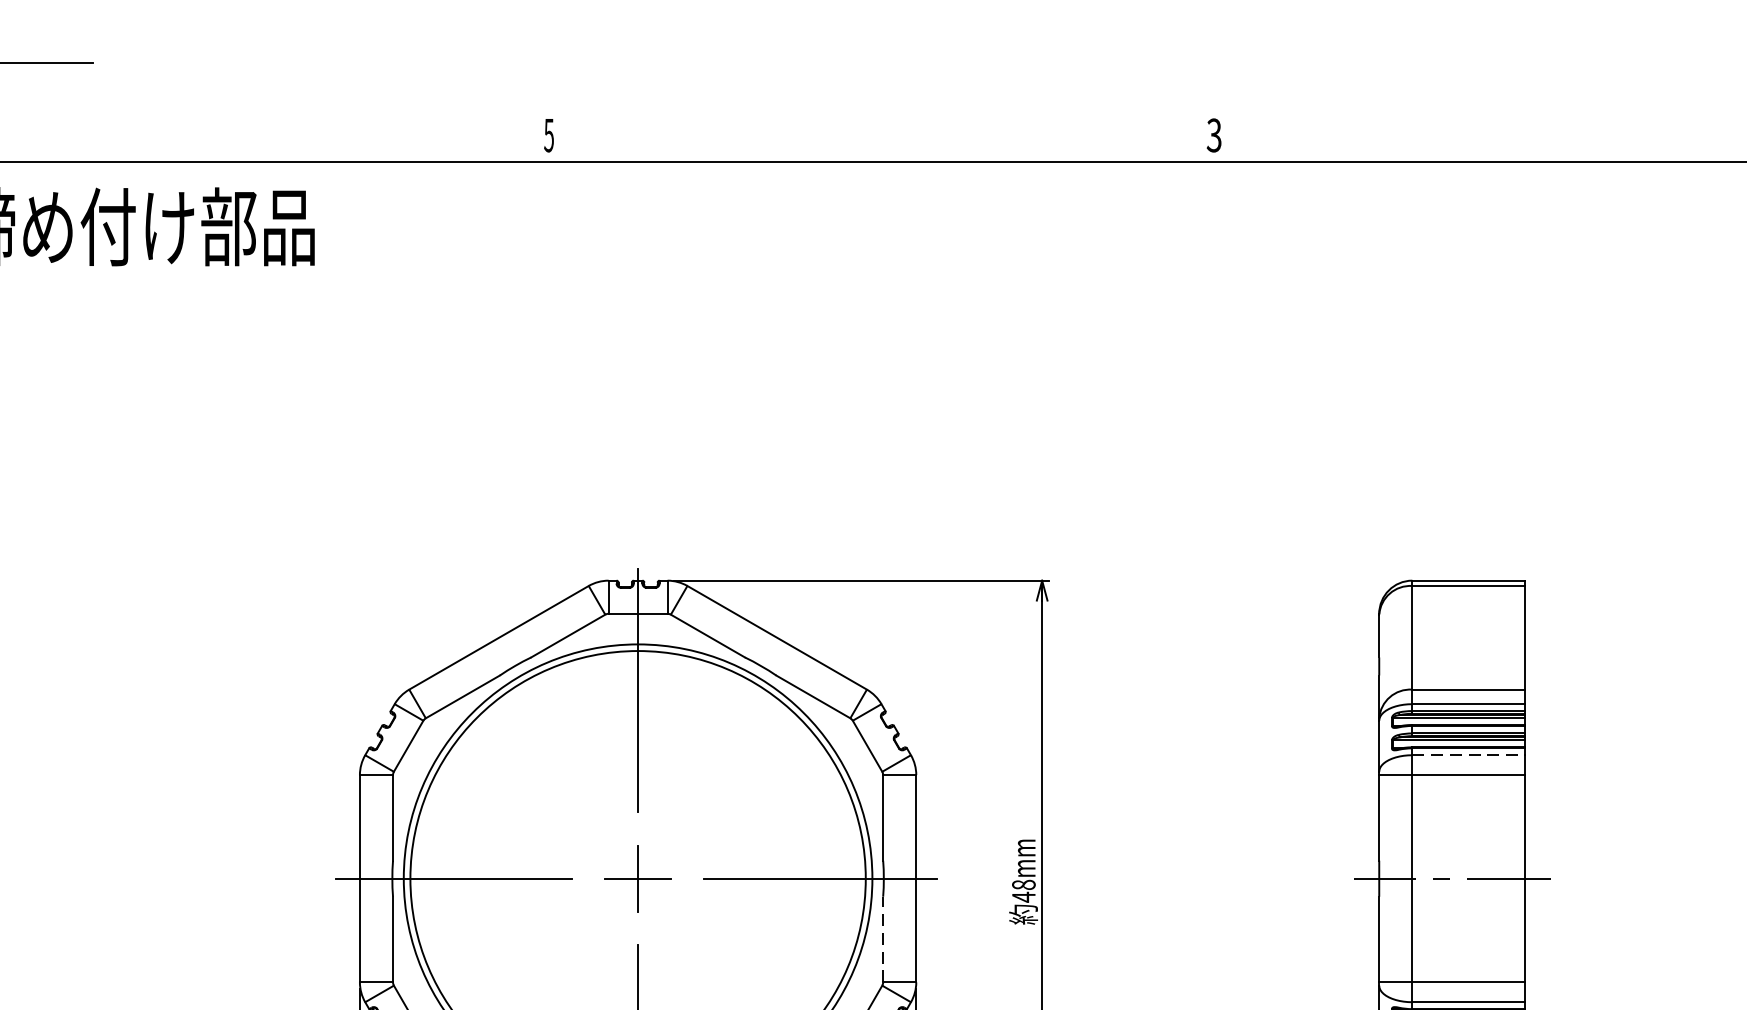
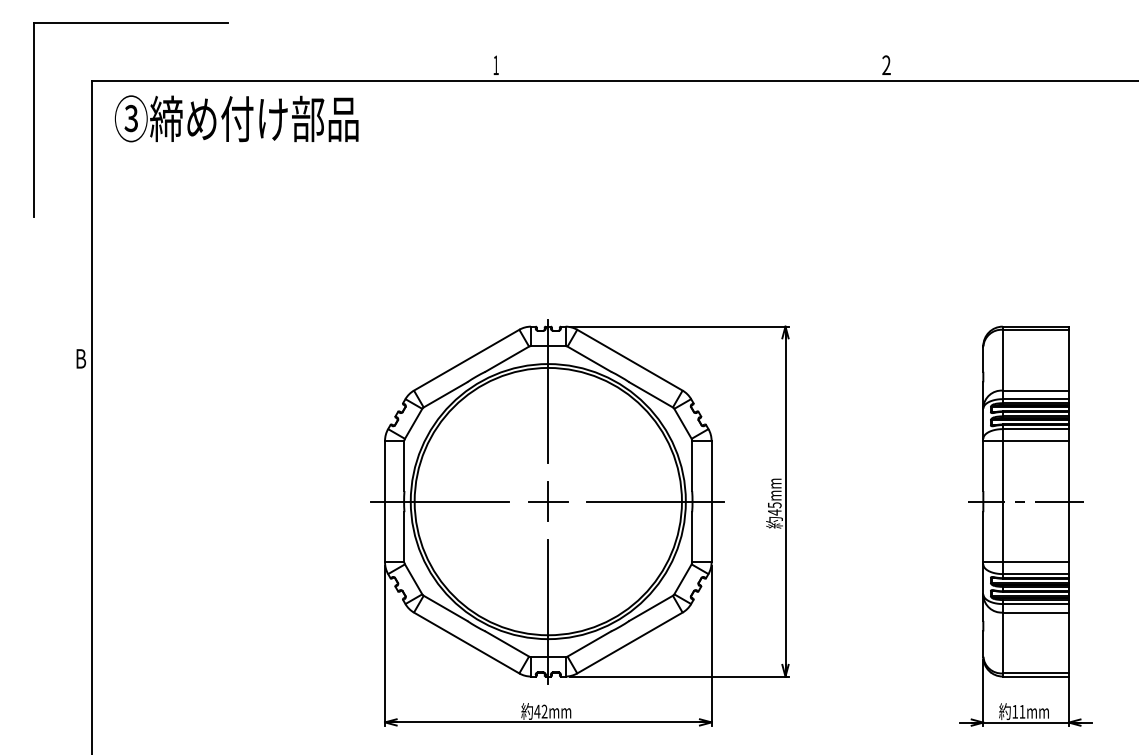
text: (548, 135) -> (495, 65), 5 -> 1
text: (1214, 135) -> (886, 65), 3 -> 2
line: (1469, 755) -> (1036, 429), dashed -> solid
text: (1023, 885) -> (774, 505), 48mm -> 45mm
line: (883, 938) -> (692, 536), dashed -> solid

